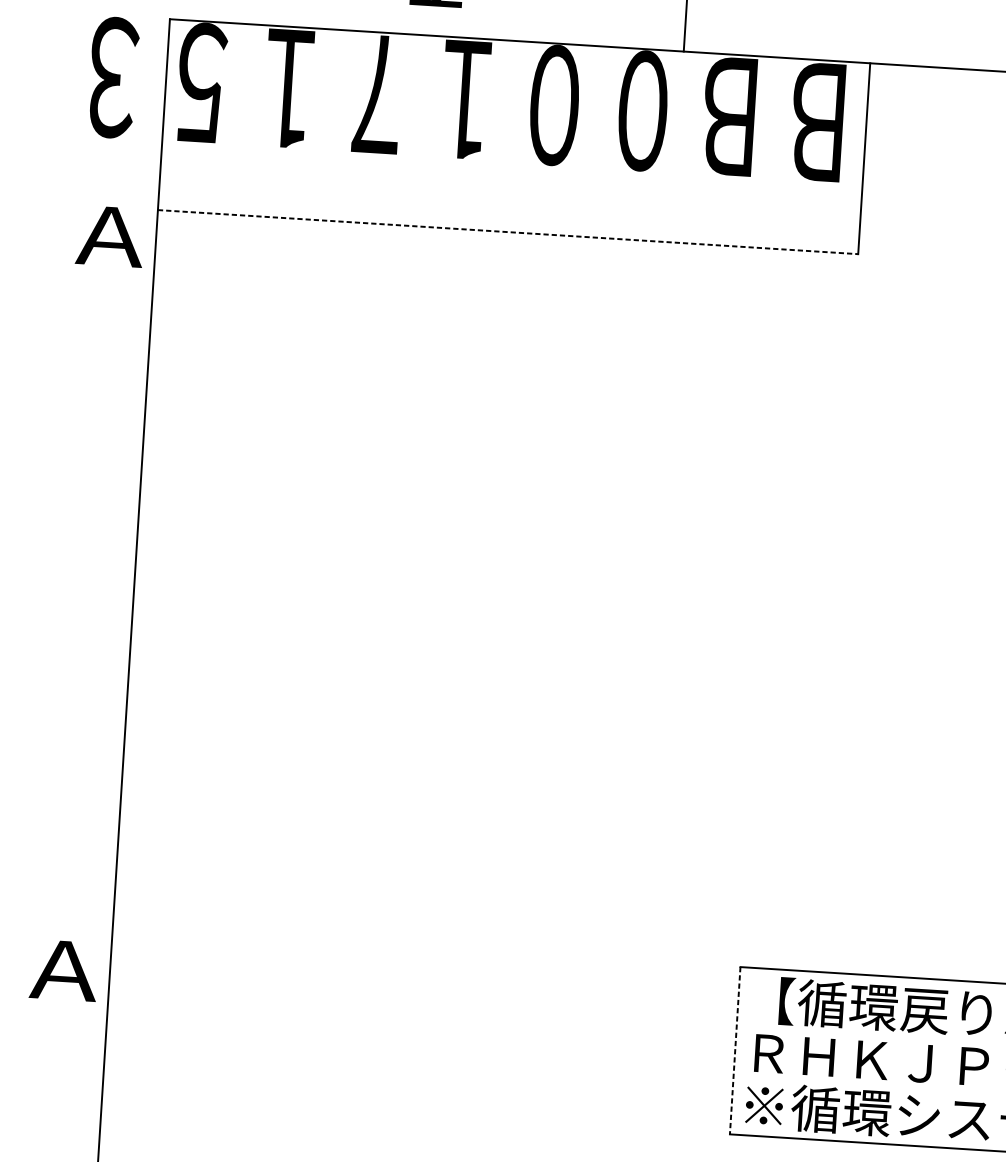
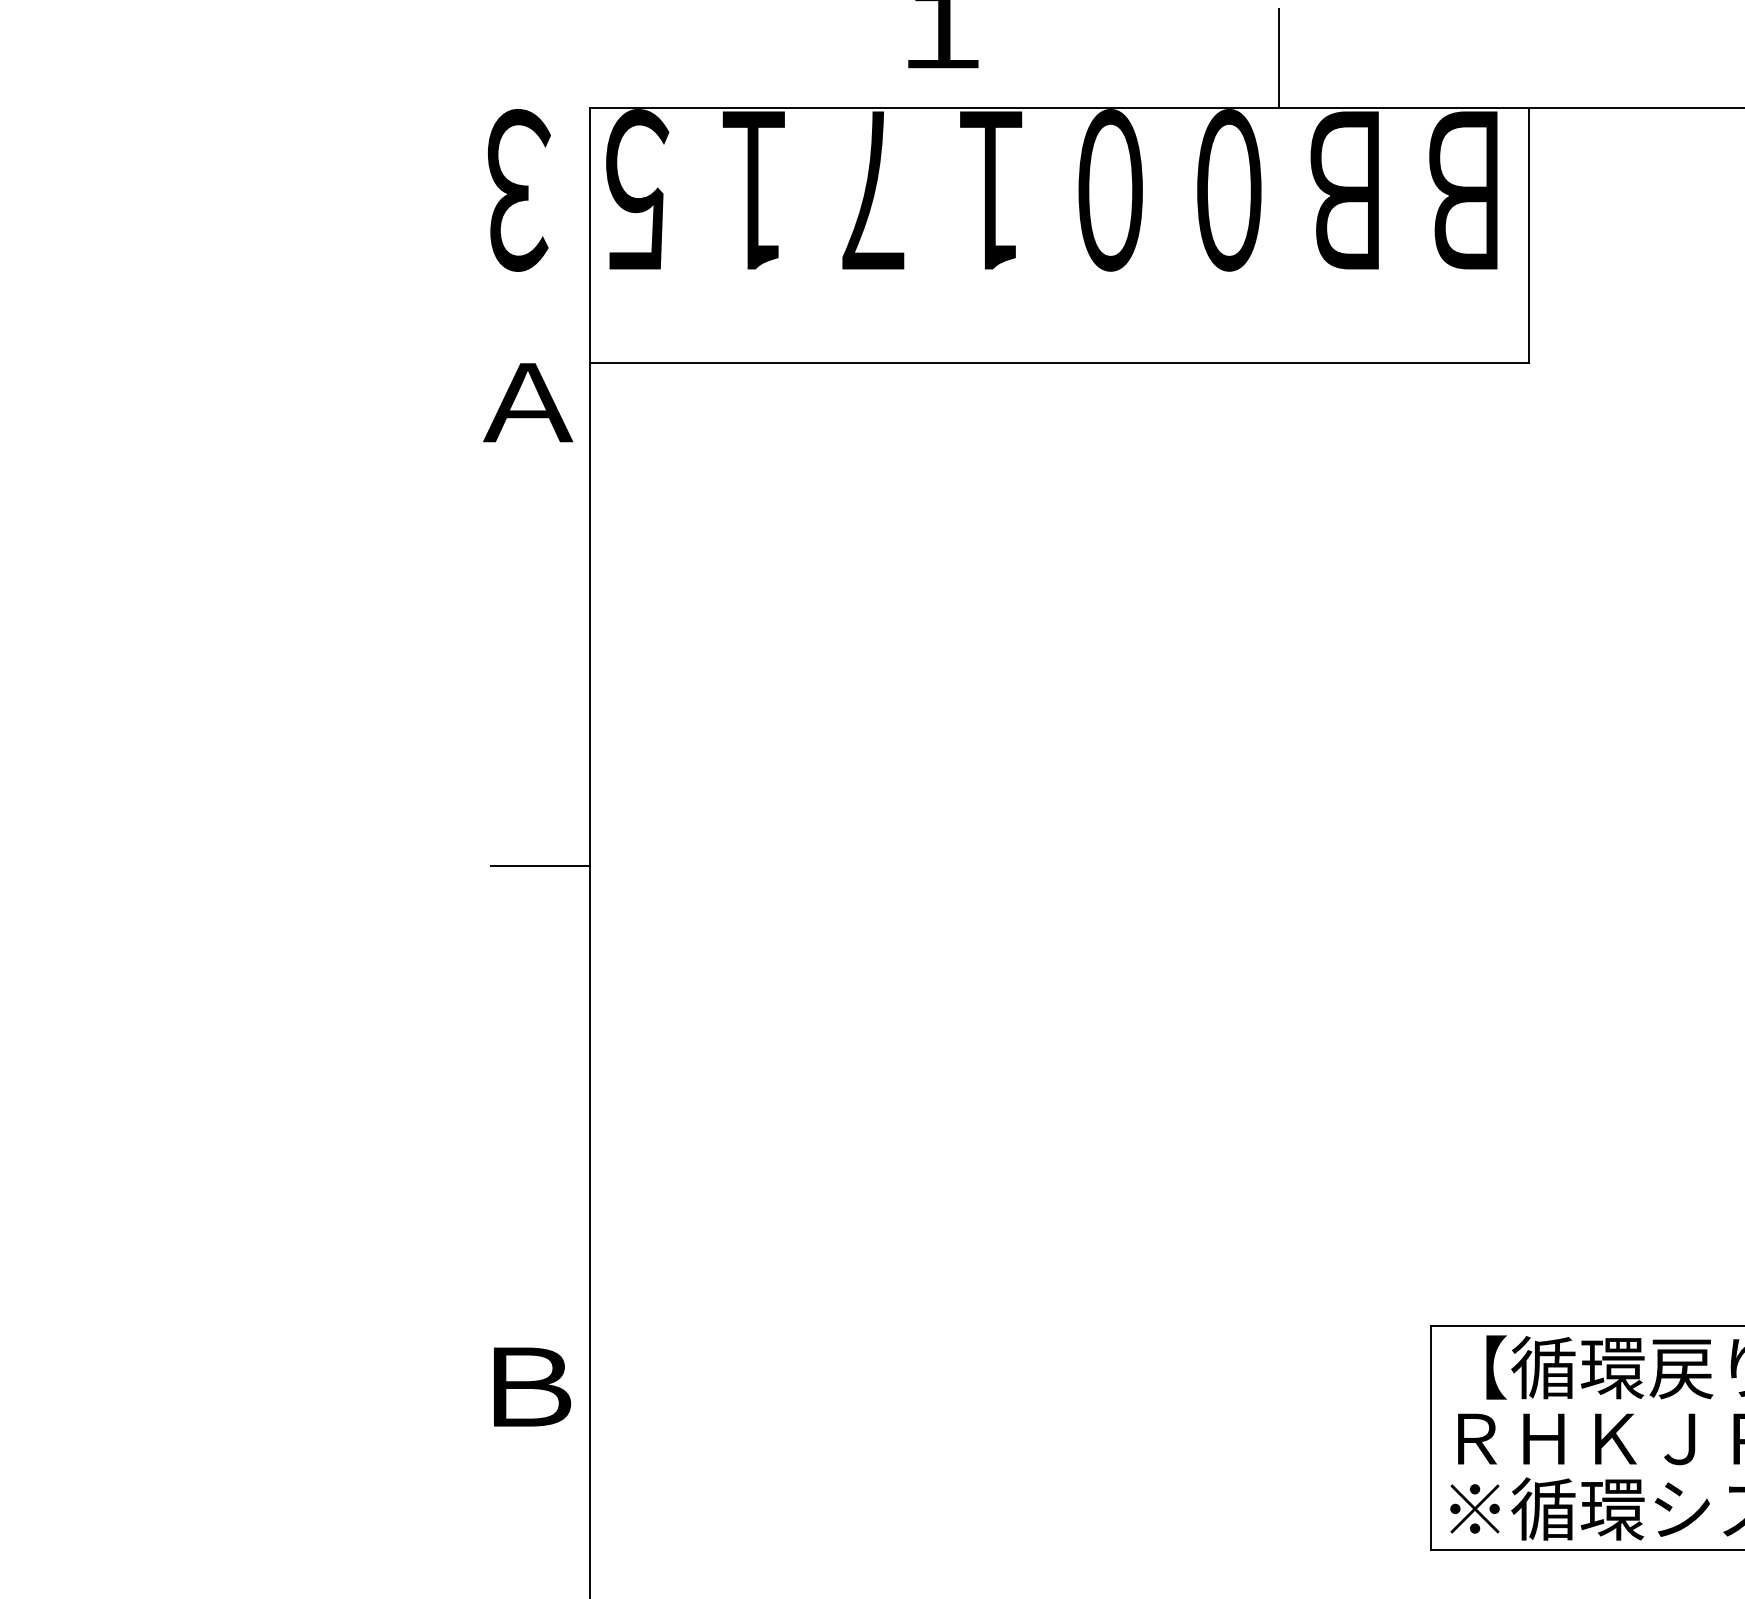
line: (508, 232) -> (1059, 363), dashed -> solid
line: (97, 582) -> (540, 865), added
text: (64, 970) -> (528, 1386), Ａ -> Ｂ
line: (735, 1051) -> (1431, 1438), dashed -> solid

